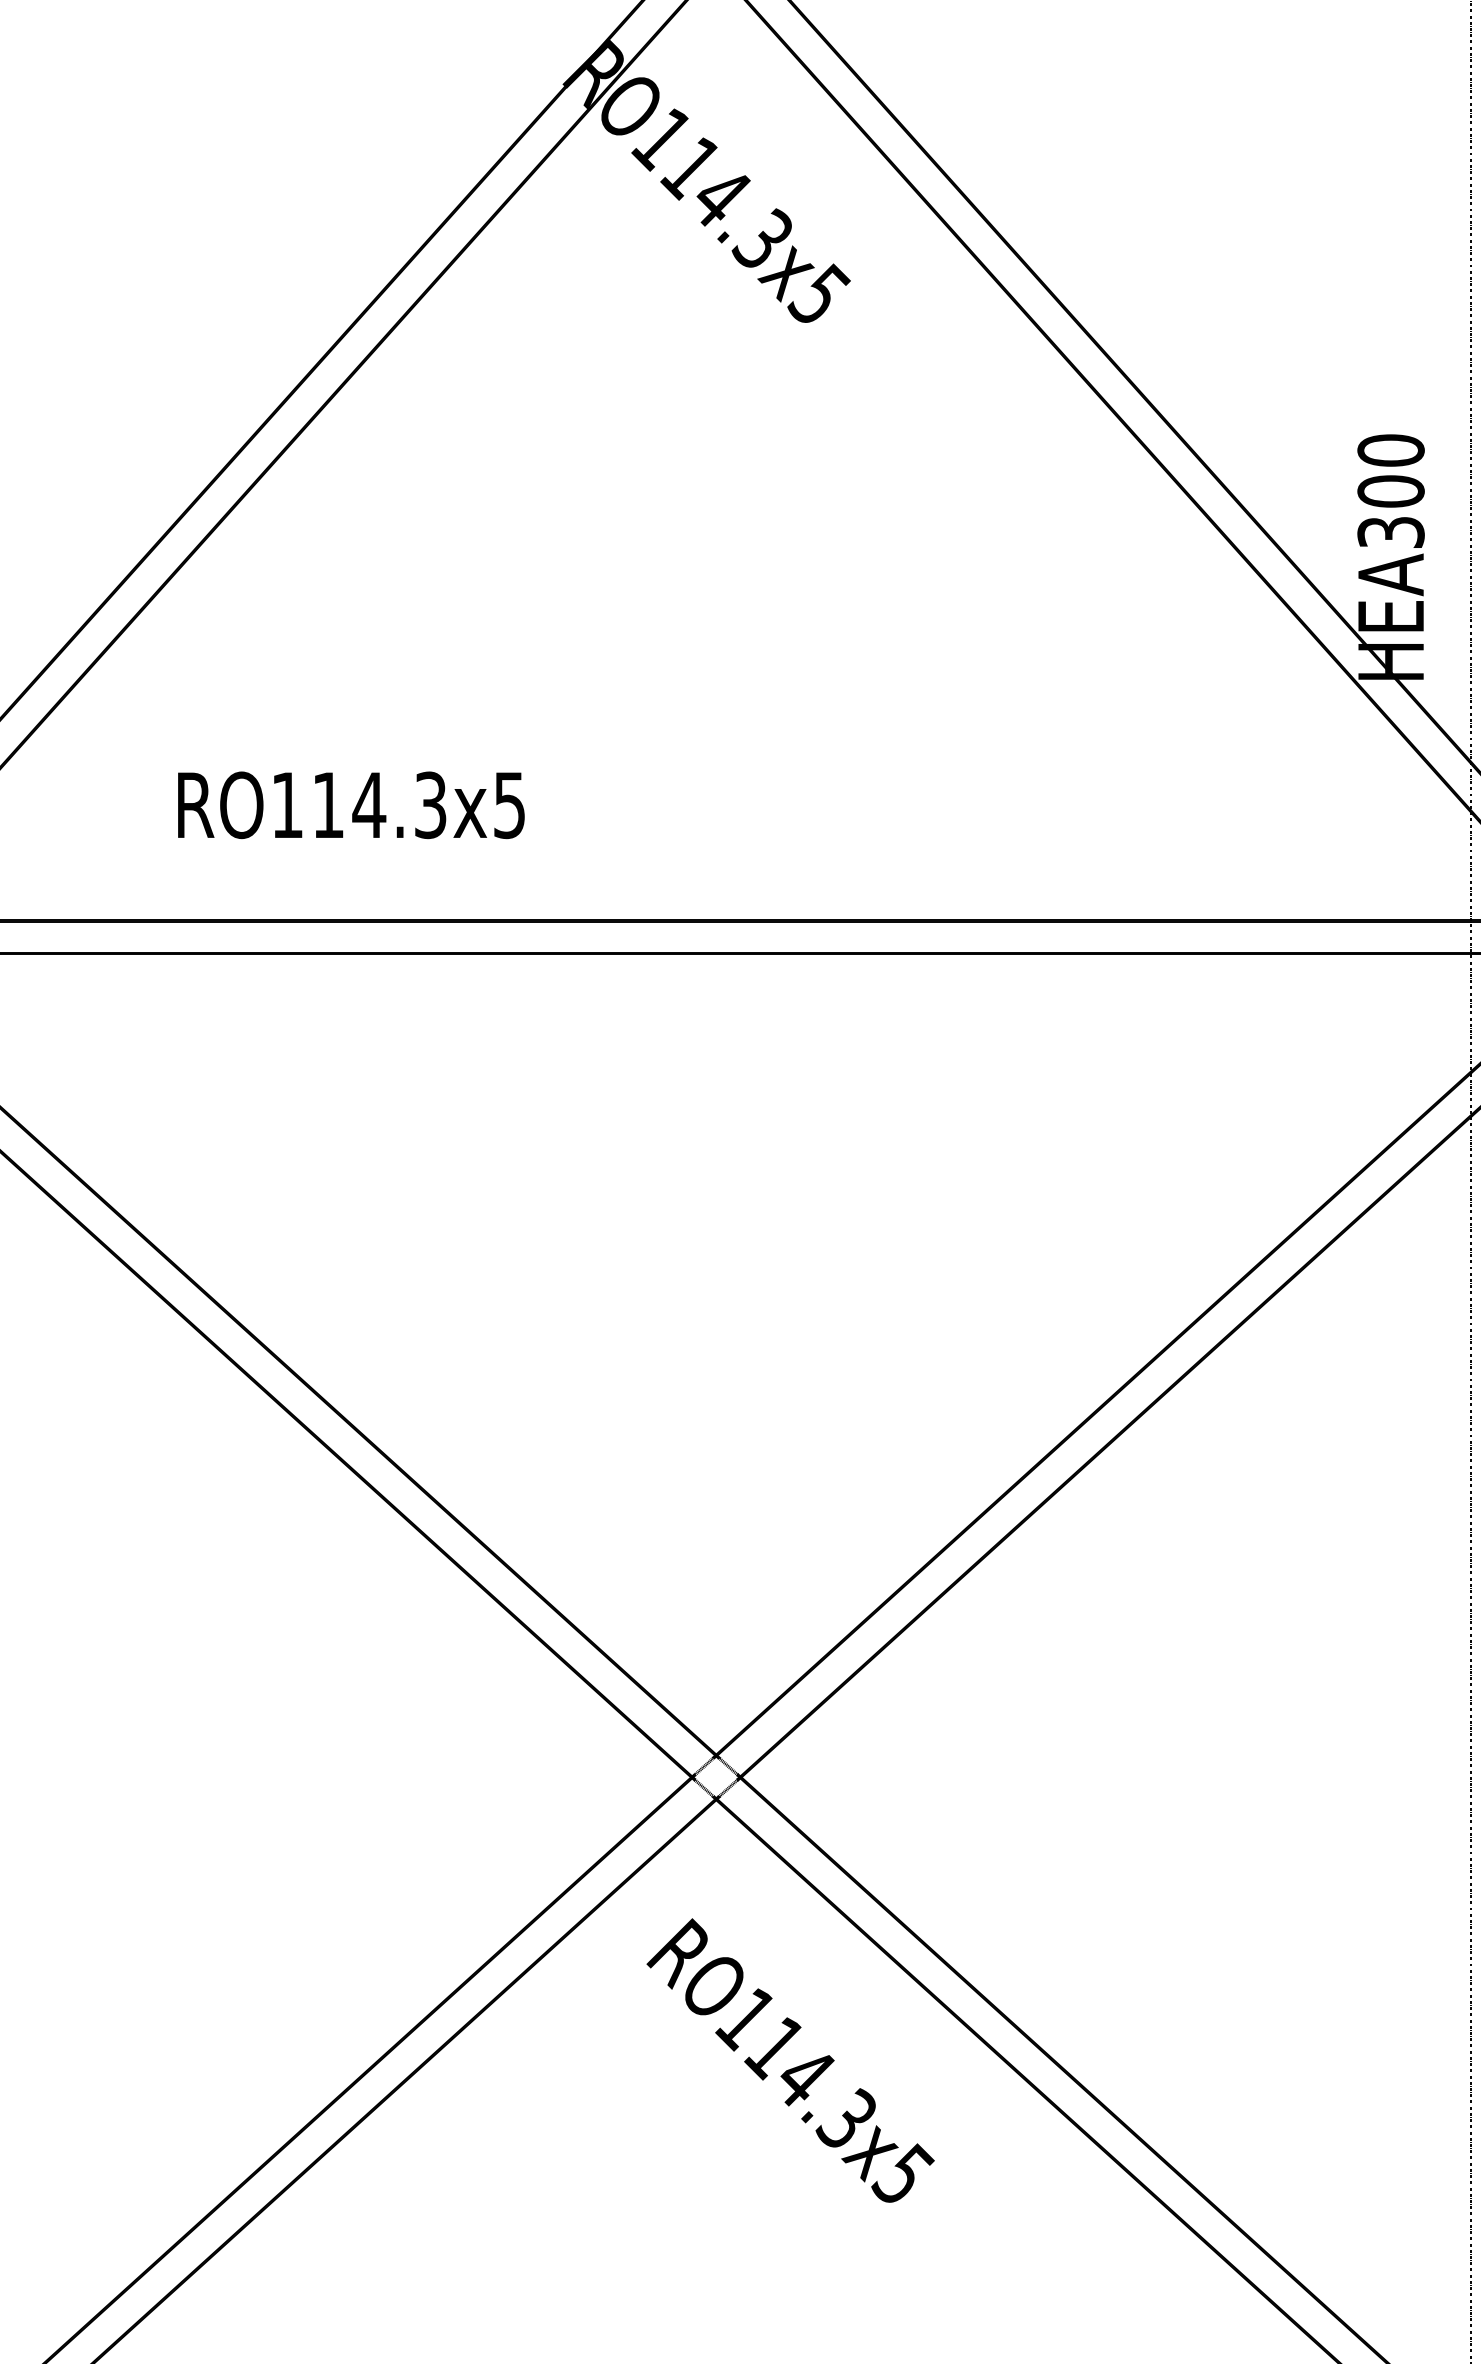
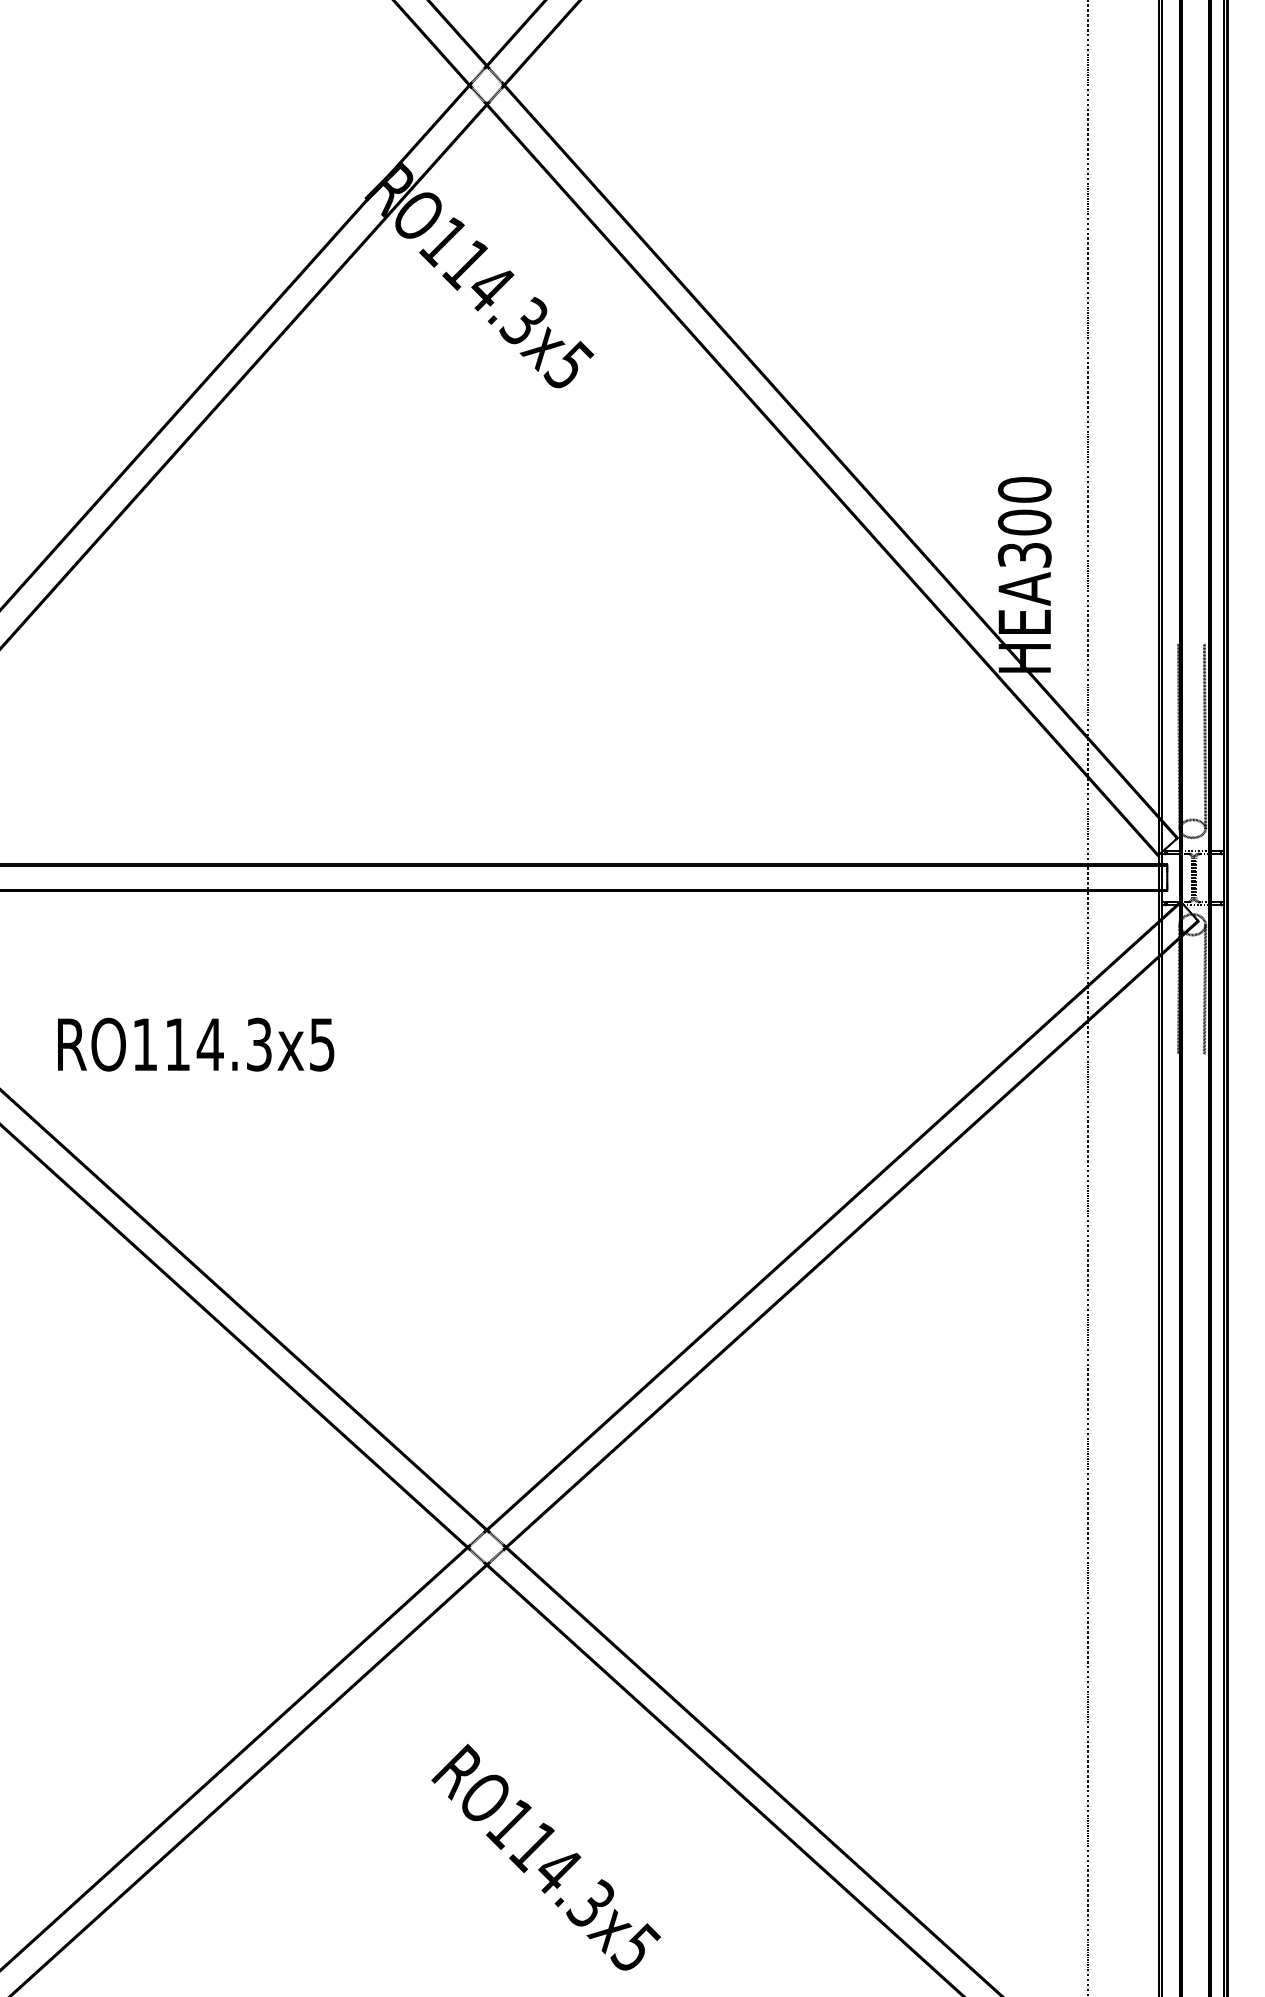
text: (351, 805) -> (196, 1044), moved
text: (789, 2060) -> (545, 1857), moved

